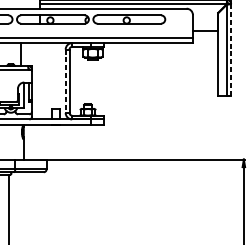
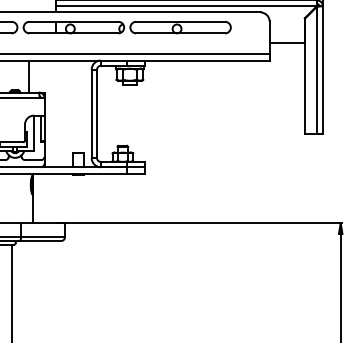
line: (230, 50) -> (322, 70), dashed -> solid
line: (65, 81) -> (91, 114), dashed -> solid

